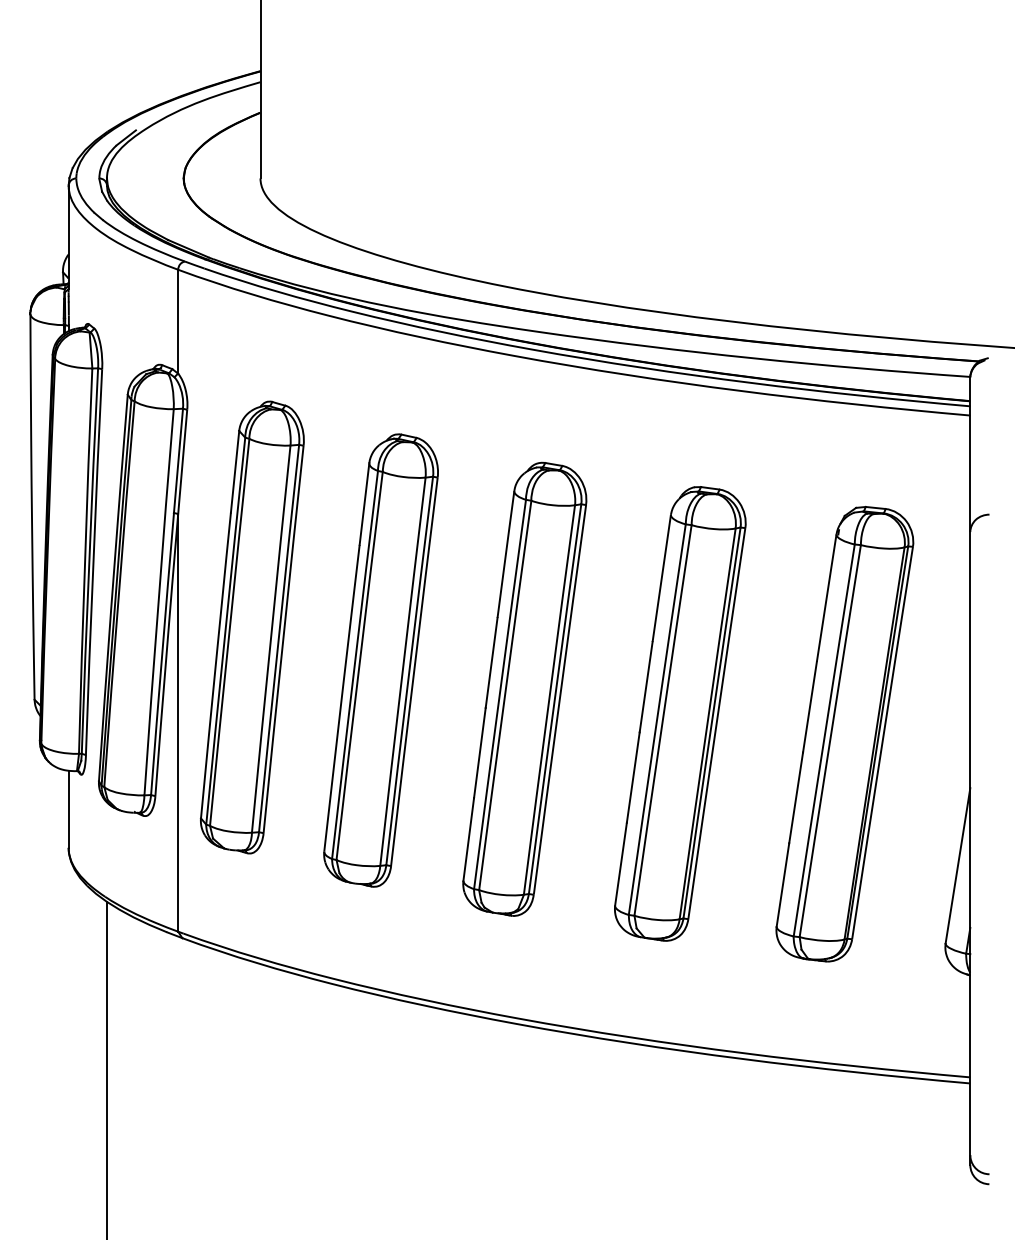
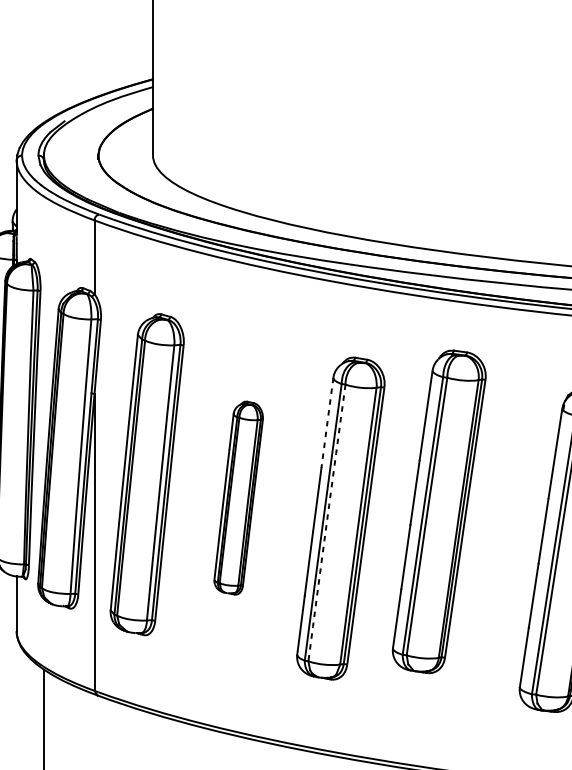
line: (505, 553) -> (327, 422), solid -> dashed
part: (380, 660) -> (238, 498), size x0.6
arc: (505, 695) -> (327, 522), solid -> dashed
part: (680, 713) -> (439, 511), moved

